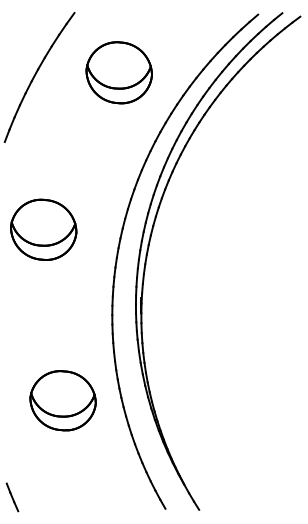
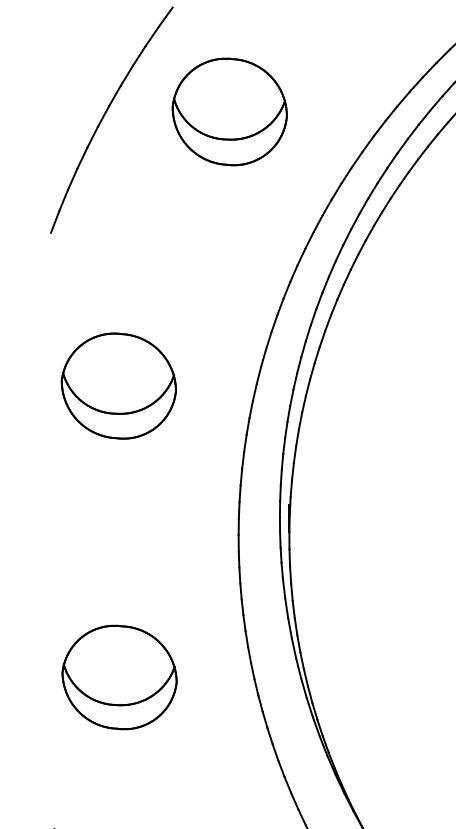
part: (118, 72) -> (228, 111), moved
part: (62, 400) -> (118, 677), moved

